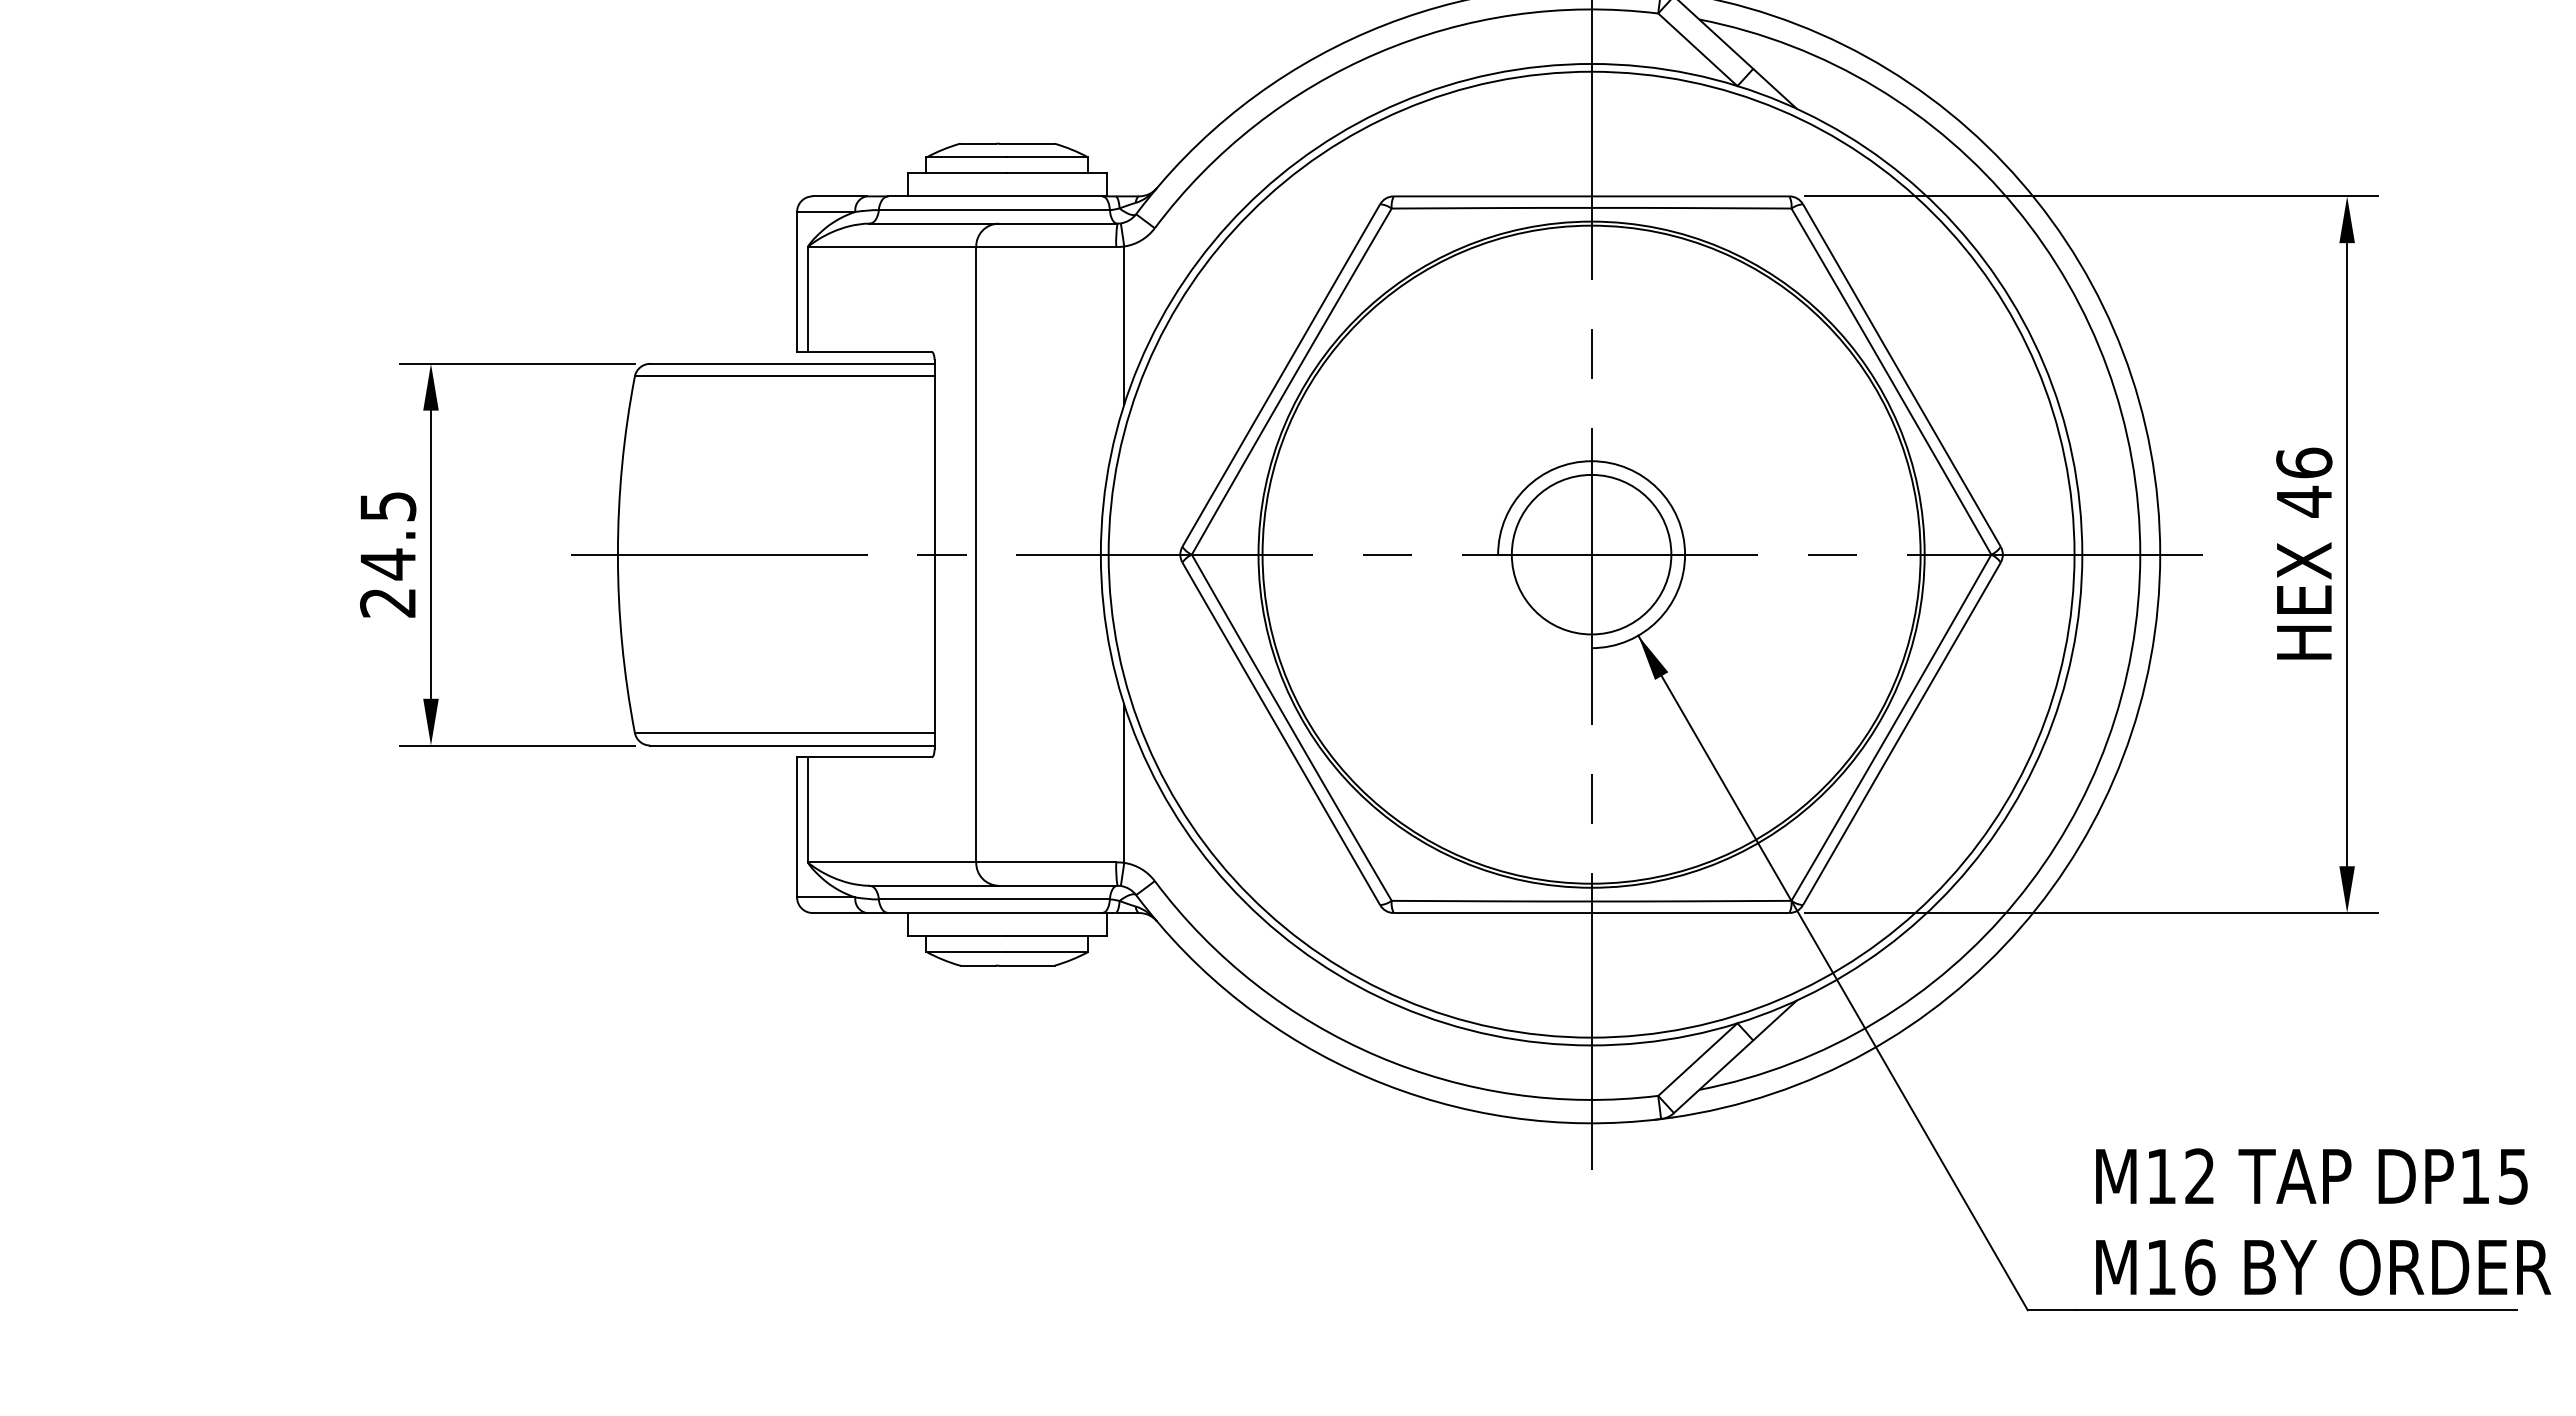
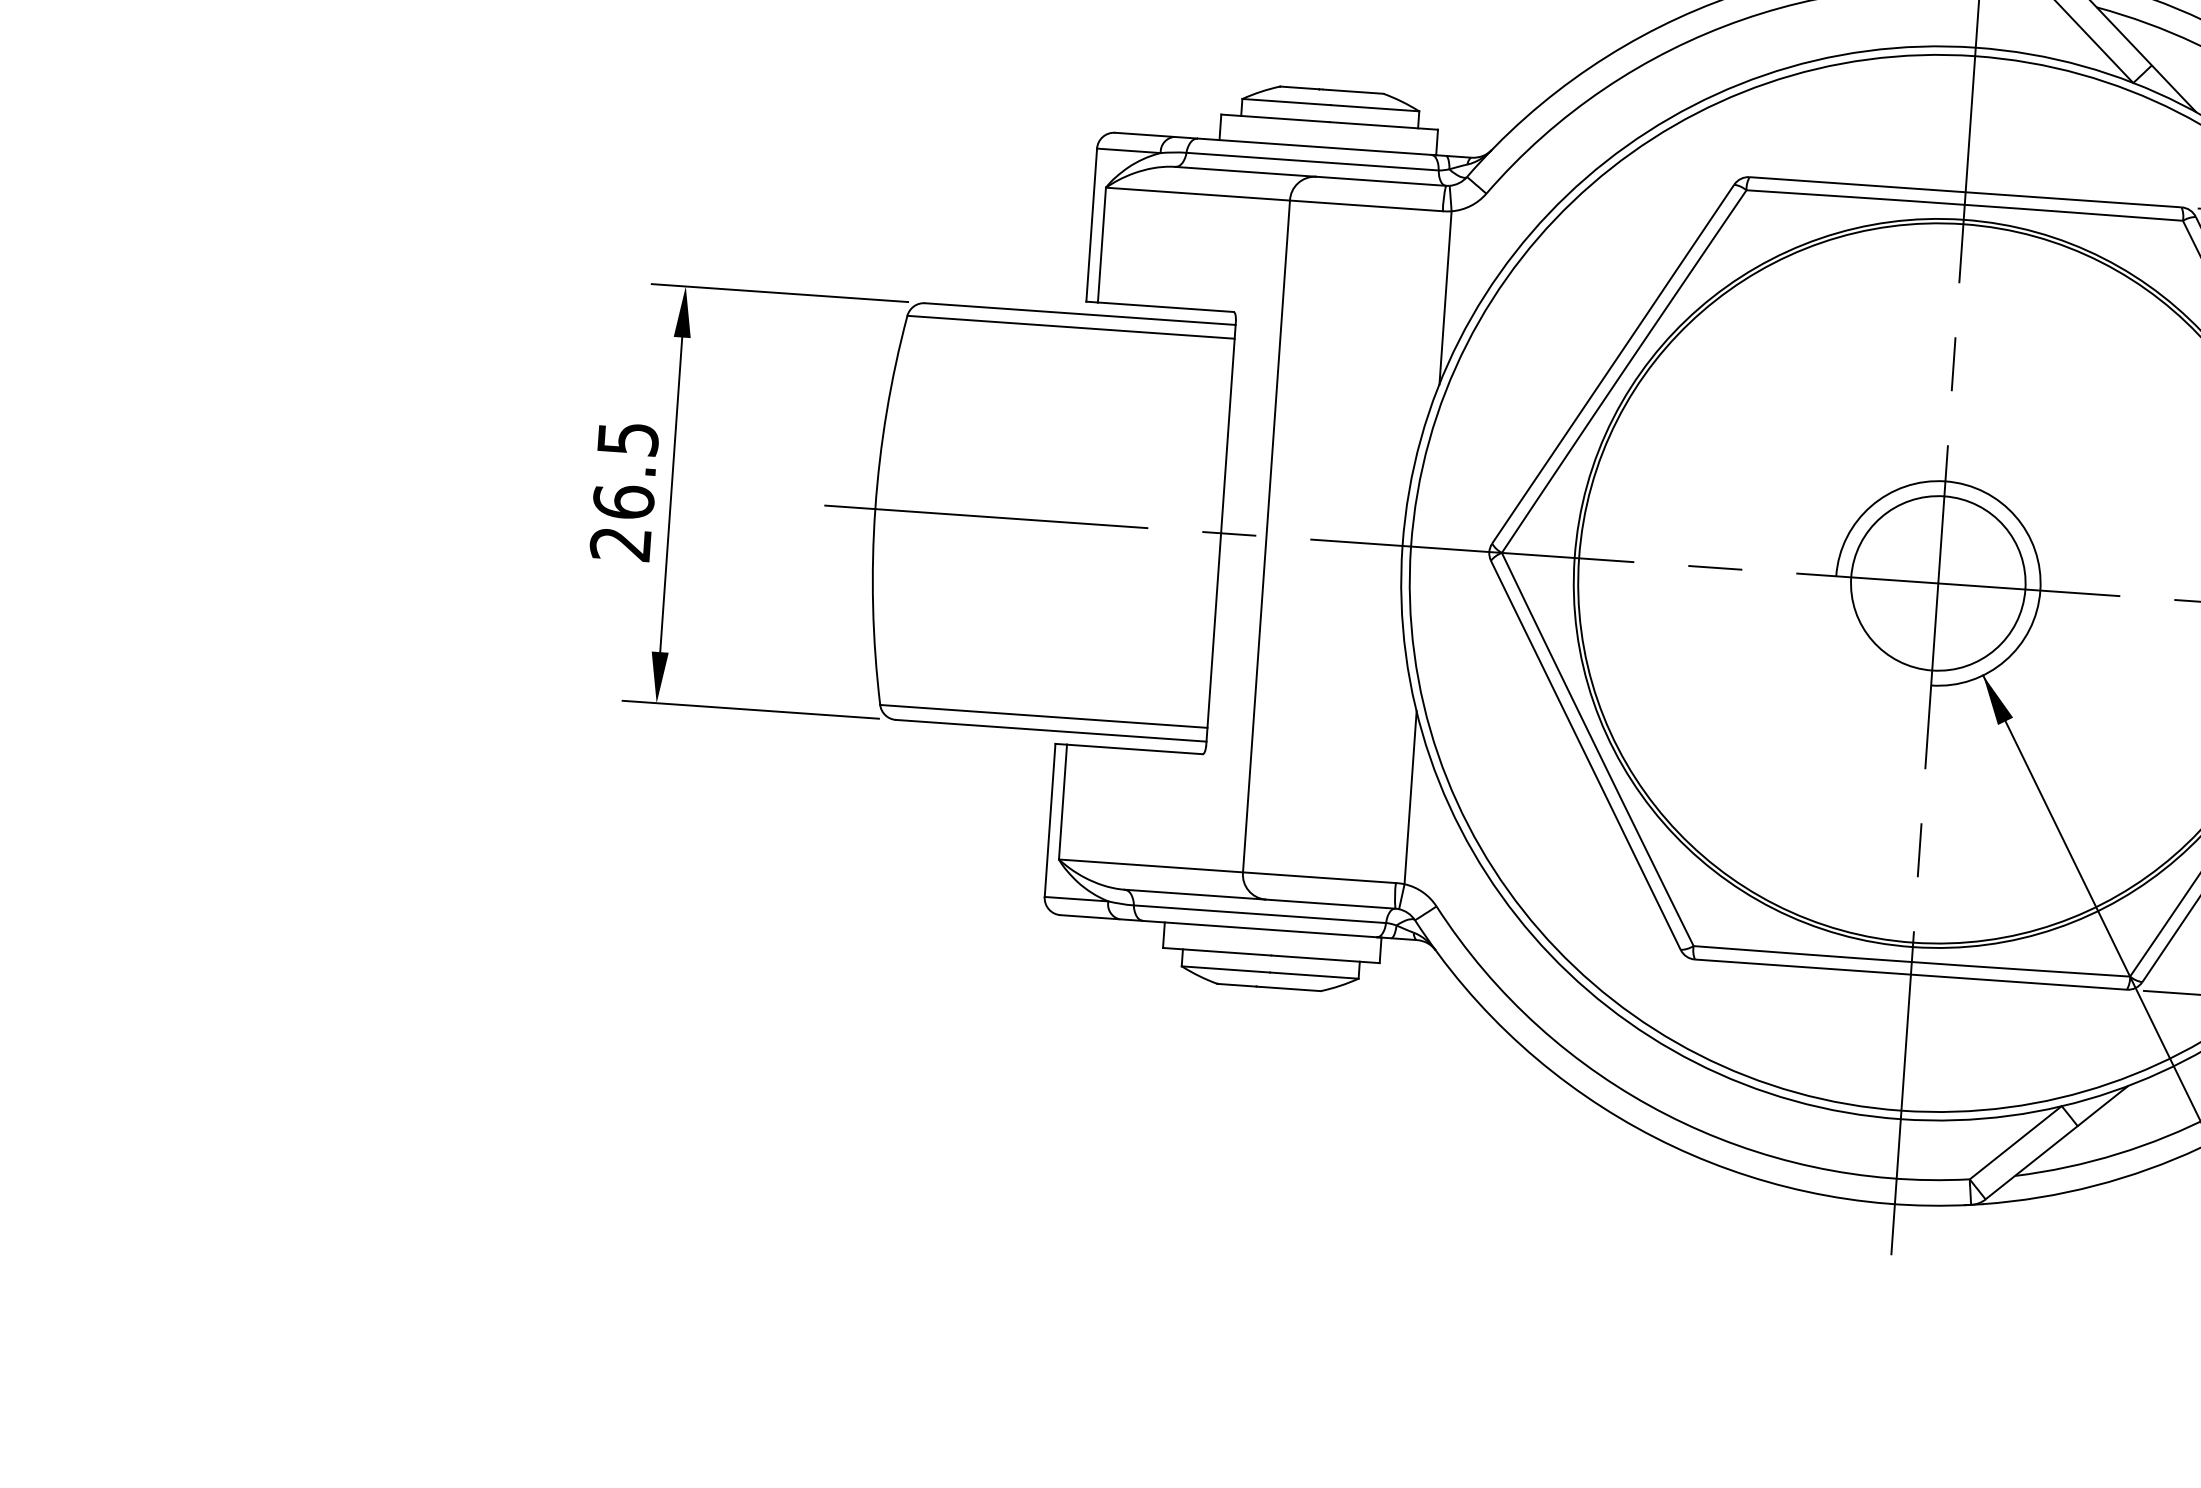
text: (388, 564) -> (624, 502), 24.5 -> 26.5

